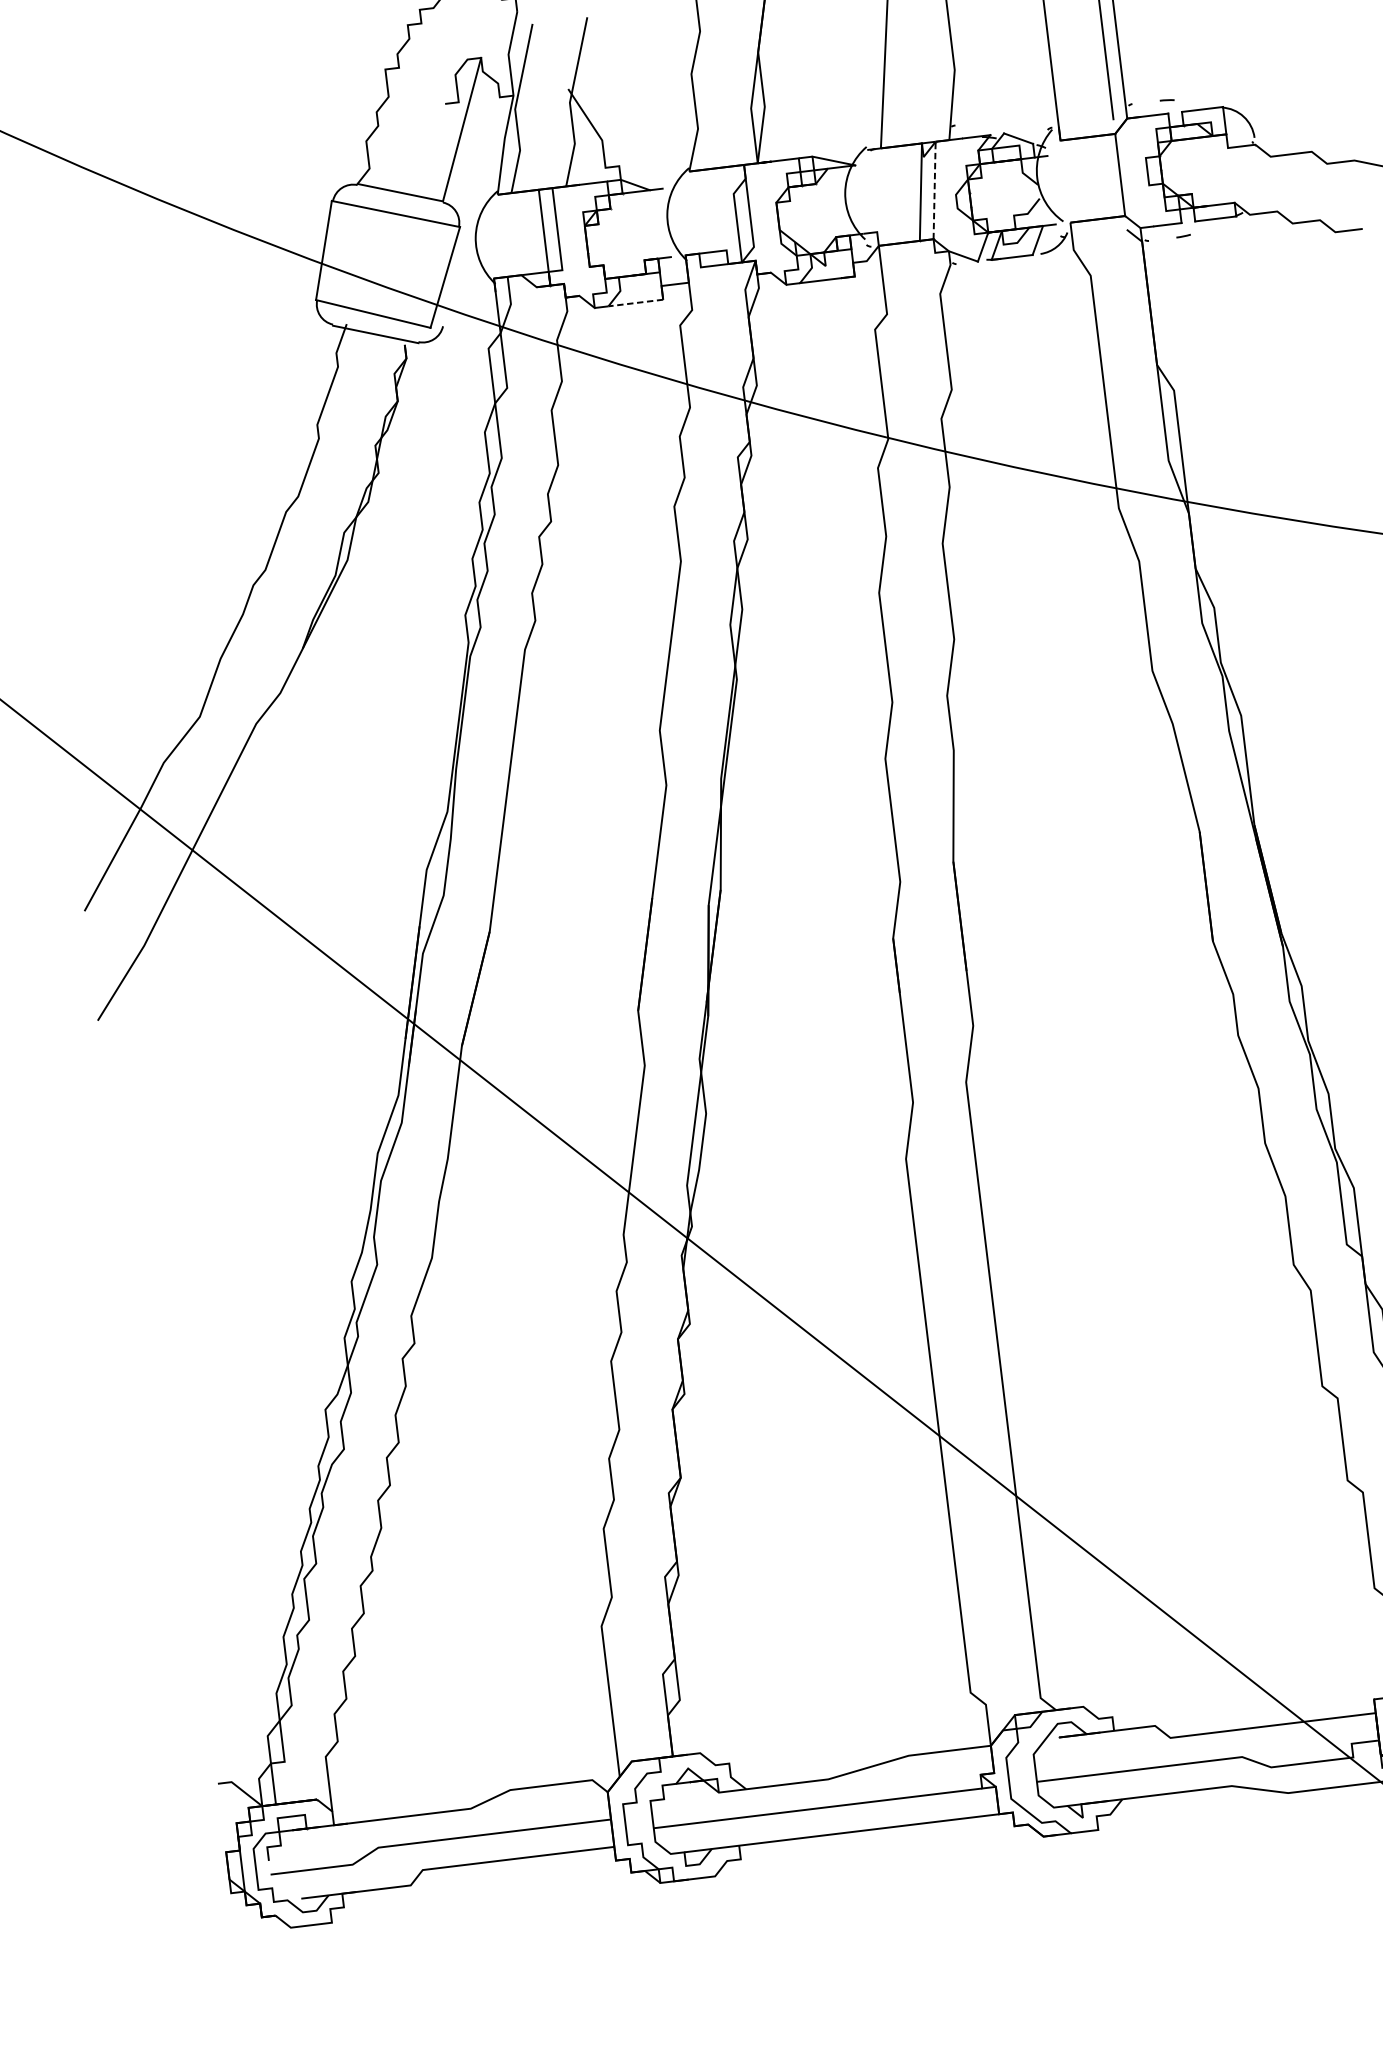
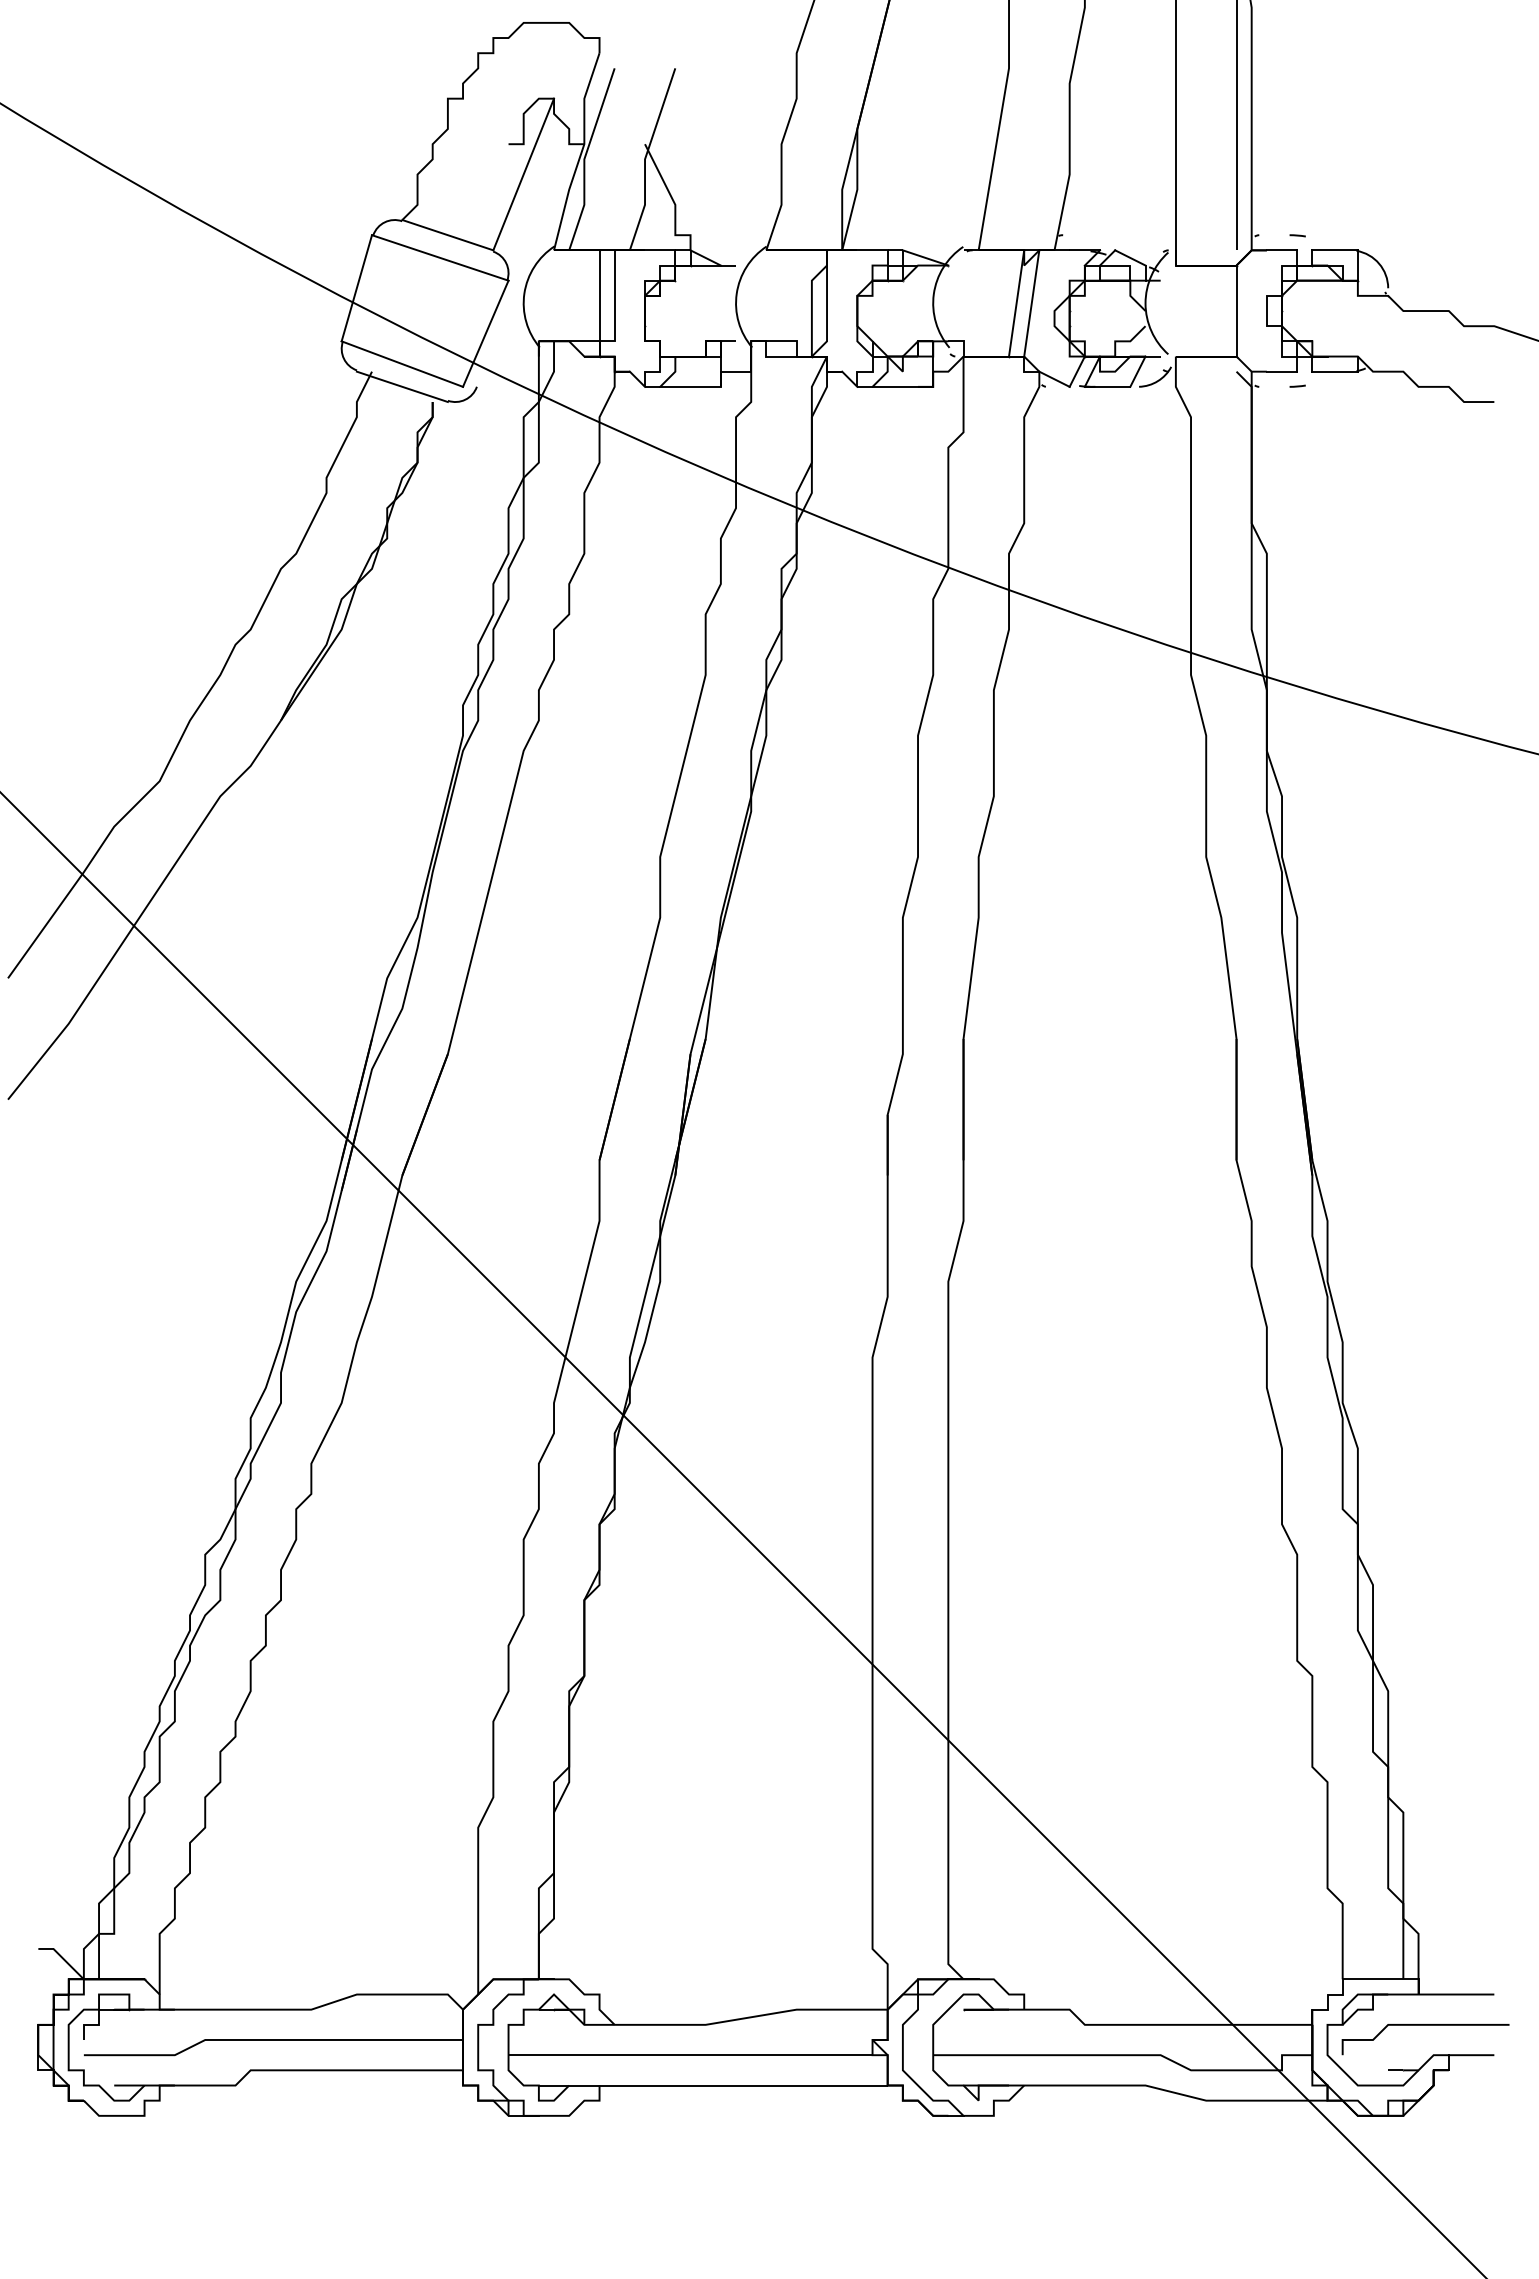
line: (934, 190) -> (1031, 303), dashed -> solid
line: (635, 302) -> (690, 386), dashed -> solid

